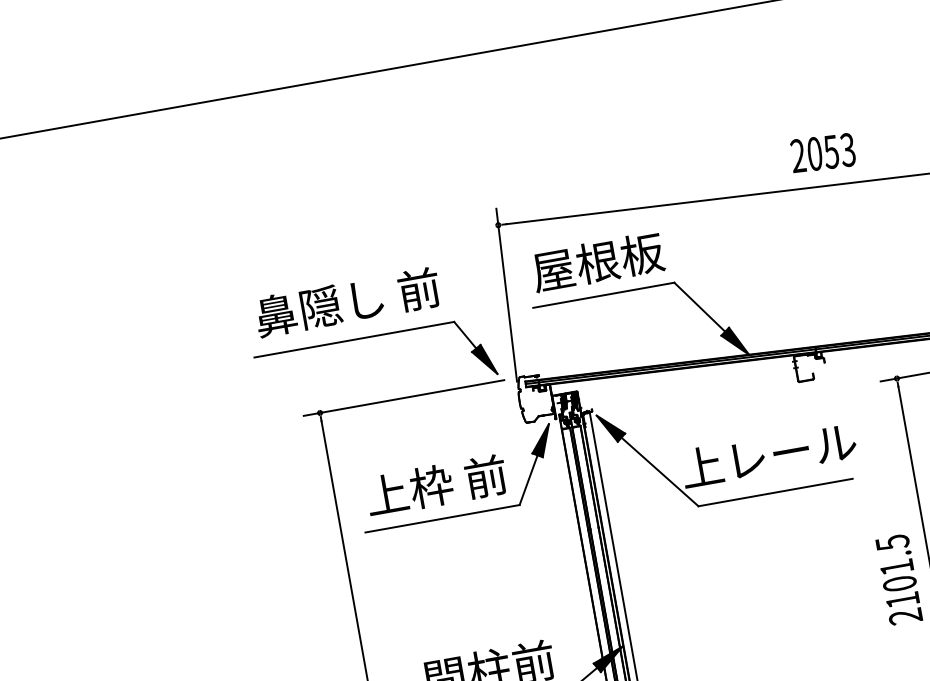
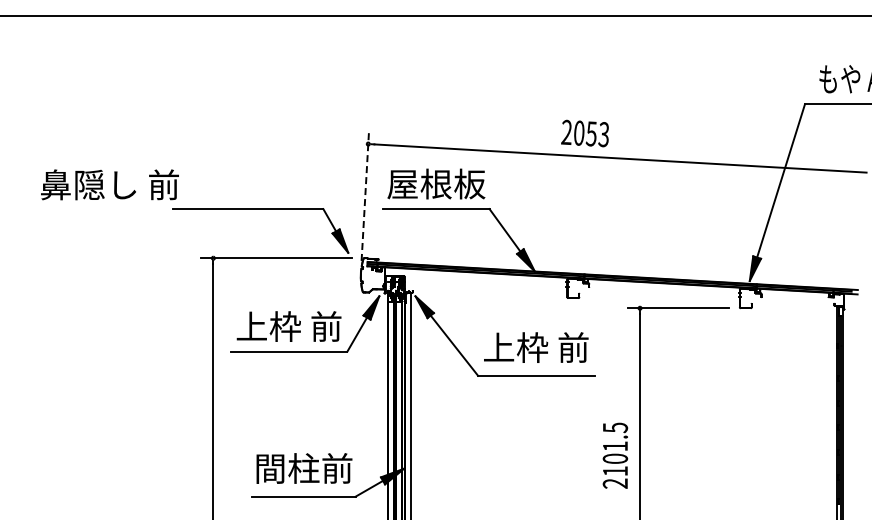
text: (821, 153) -> (584, 133), moved
line: (507, 295) -> (365, 196), solid -> dashed
text: (346, 301) -> (109, 184), moved
text: (769, 454) -> (536, 347), 上レール -> 上枠 前

